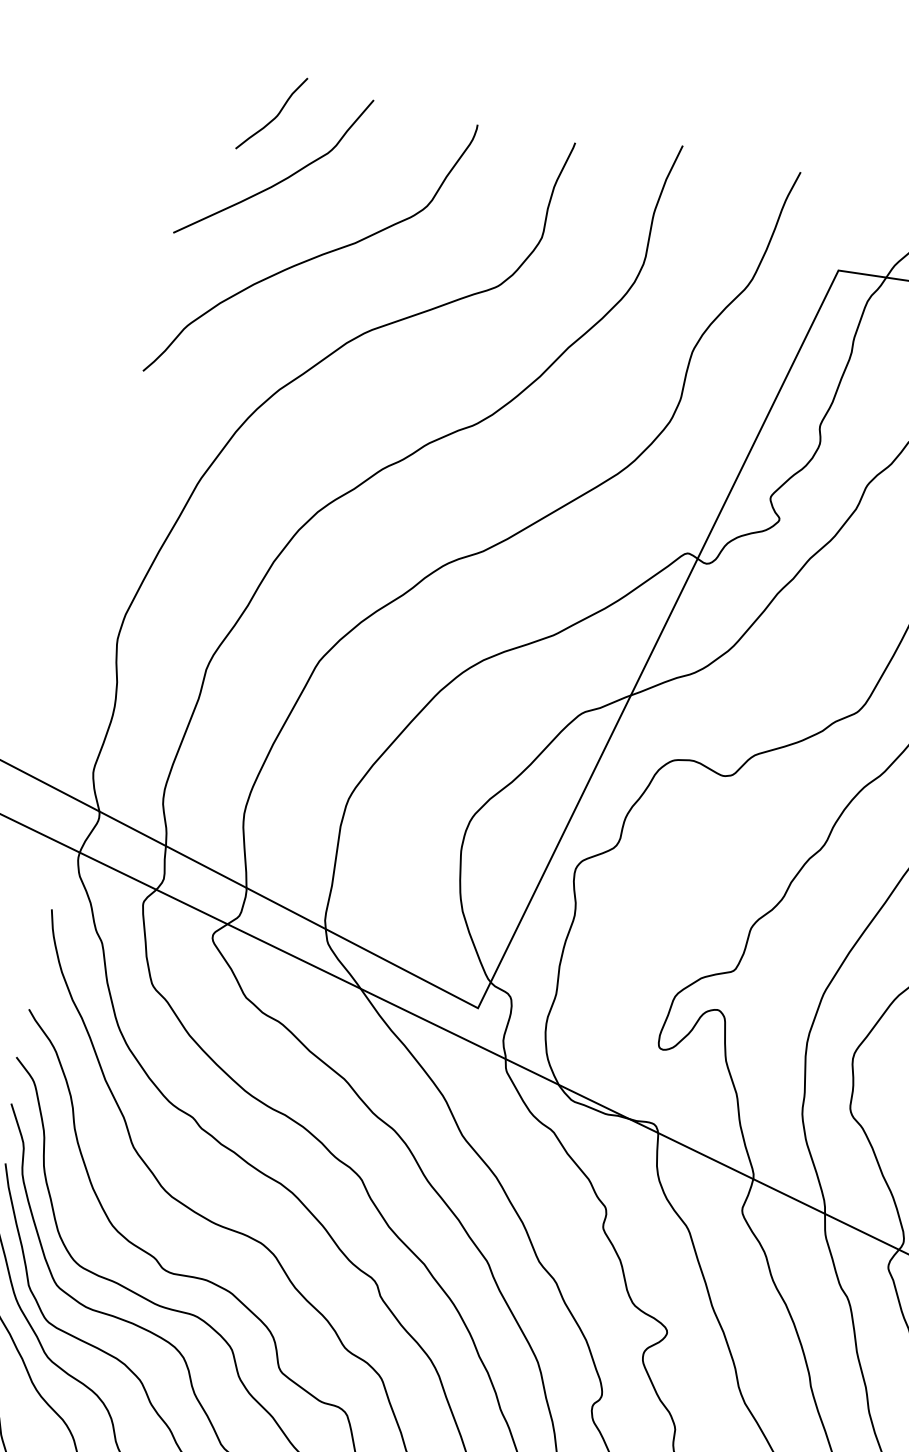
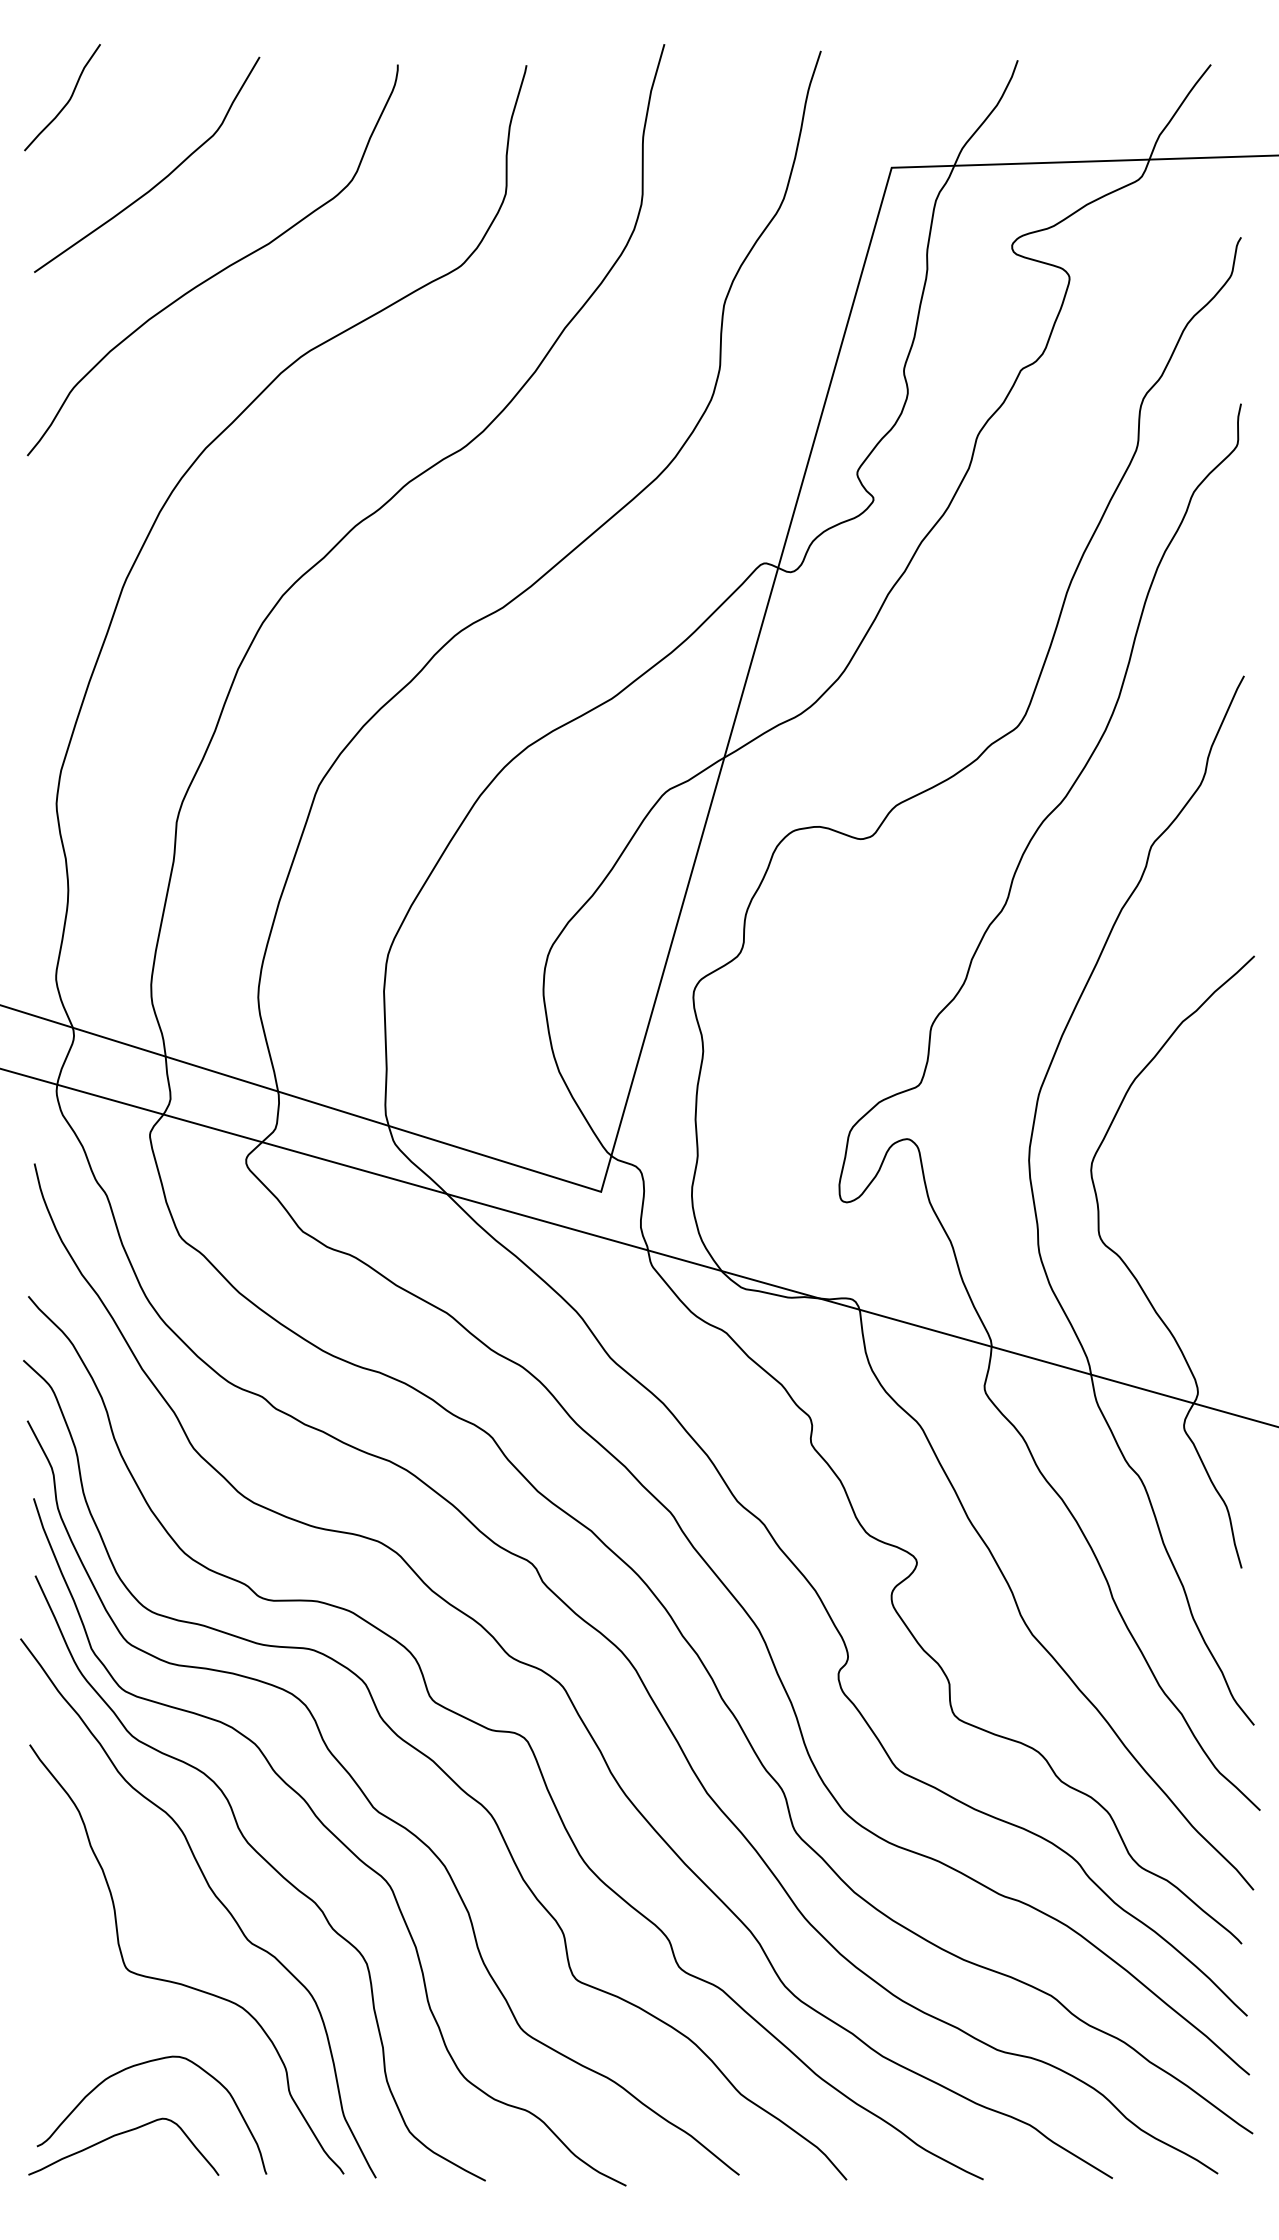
curve: (276, 115) -> (68, 99), moved

